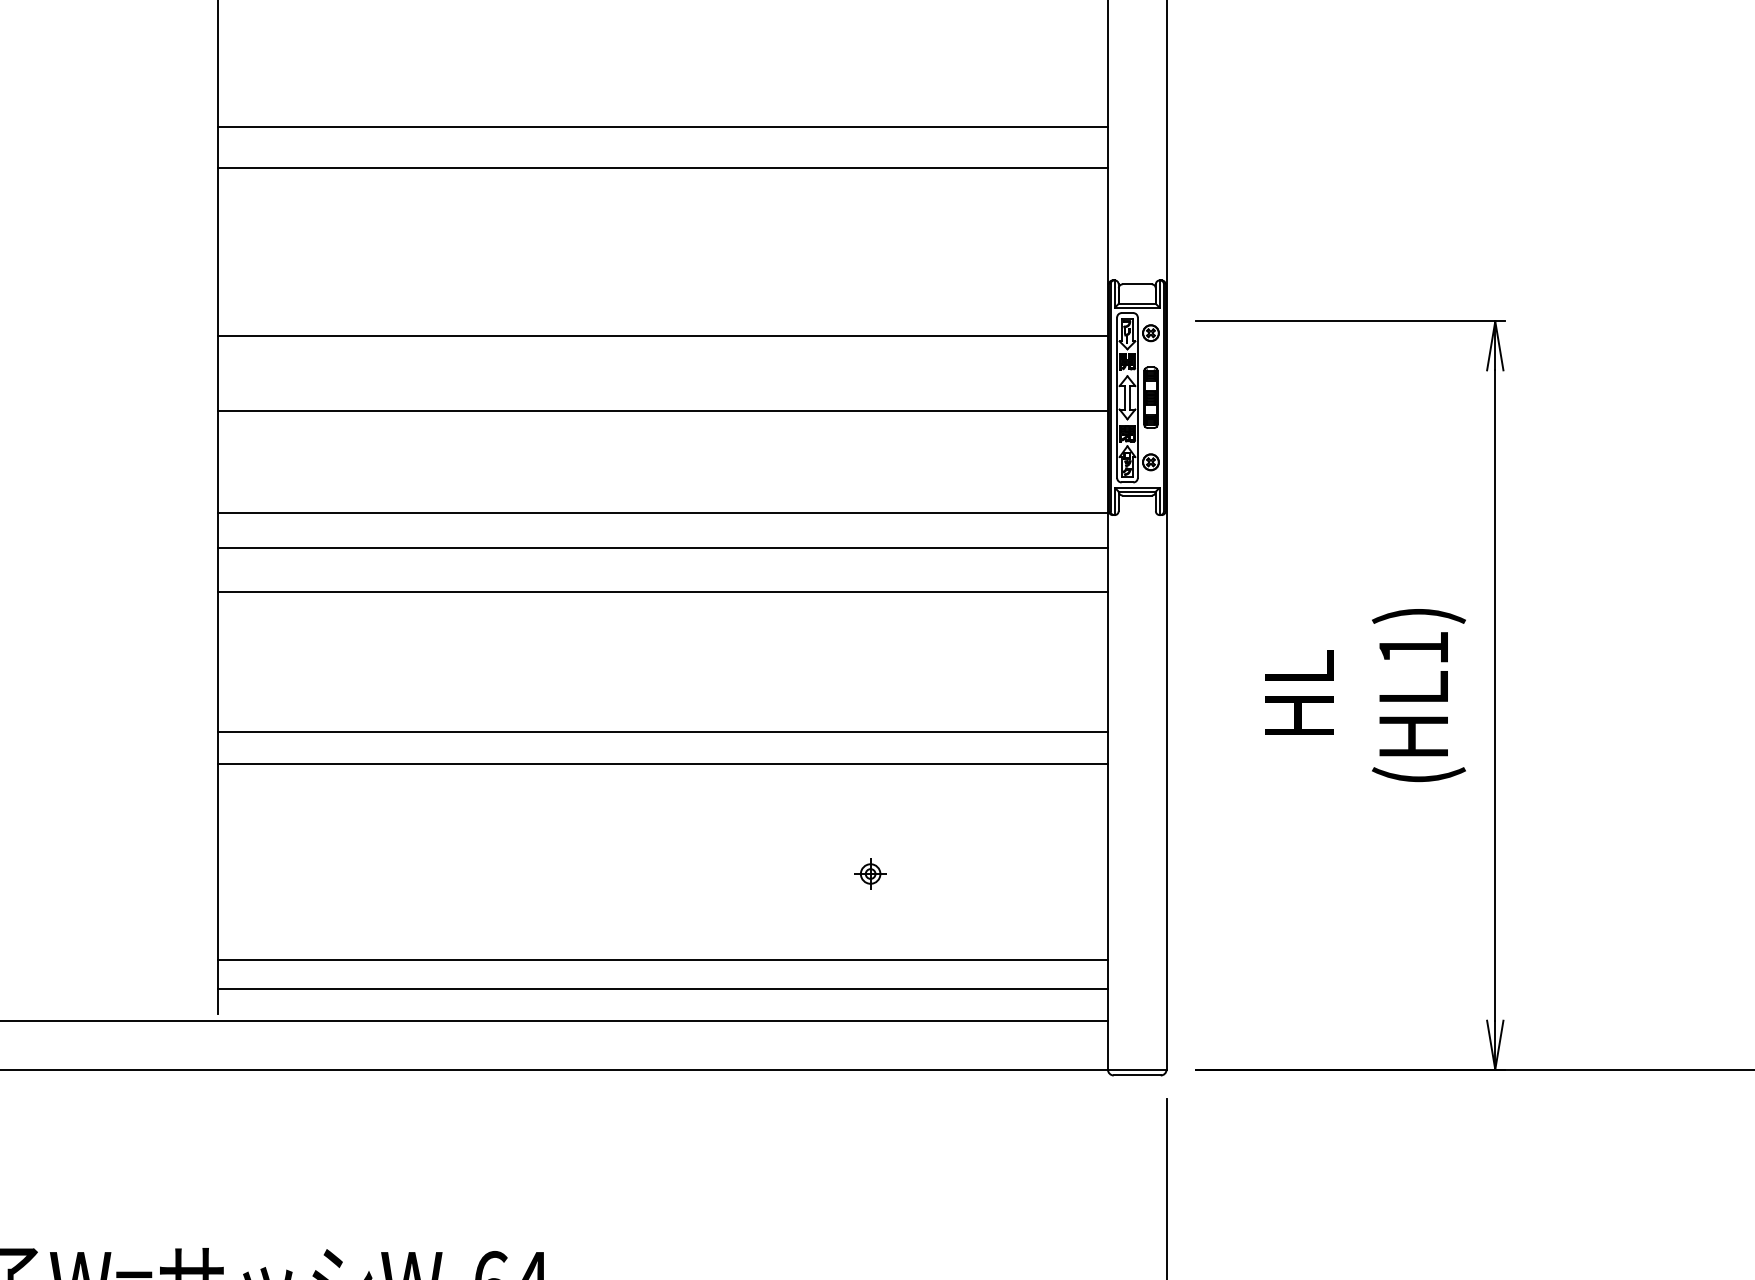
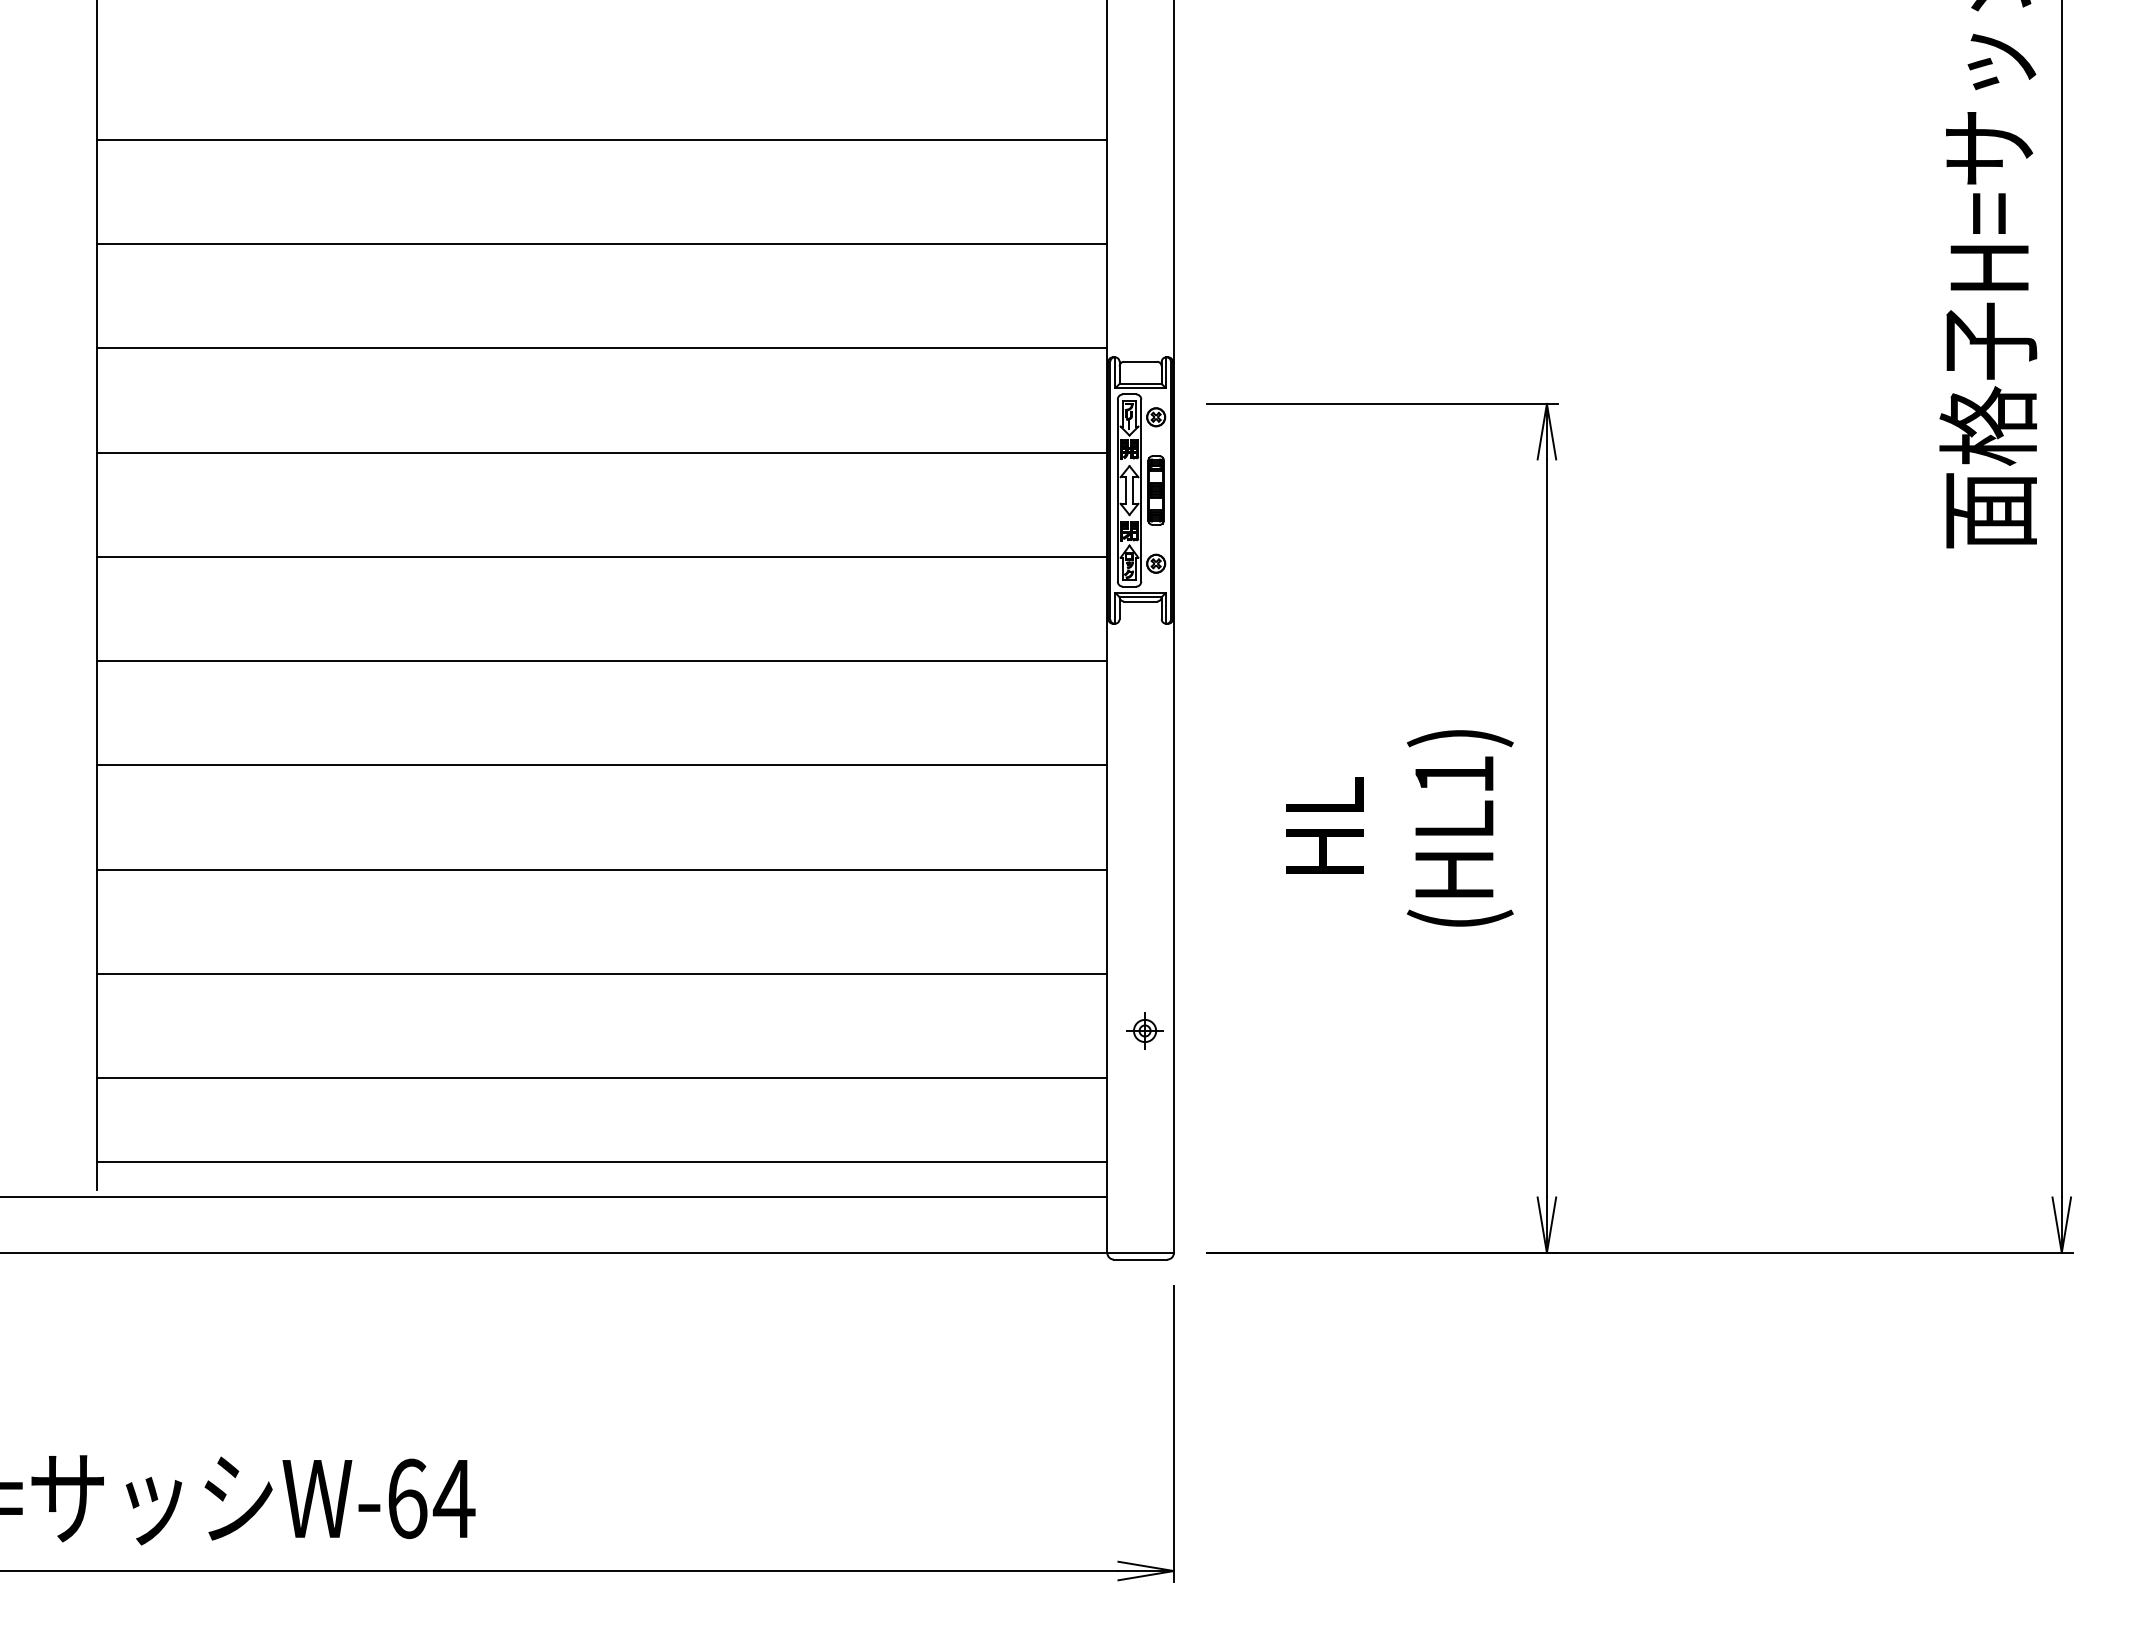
line: (663, 126) -> (602, 243), moved
line: (663, 167) -> (602, 139), moved
line: (663, 336) -> (602, 348), moved
line: (663, 410) -> (602, 452), moved
line: (663, 512) -> (602, 556), moved
line: (663, 592) -> (602, 765), moved
line: (663, 764) -> (602, 974), moved
part: (870, 873) -> (1144, 1030), moved
line: (663, 959) -> (602, 1078), moved

